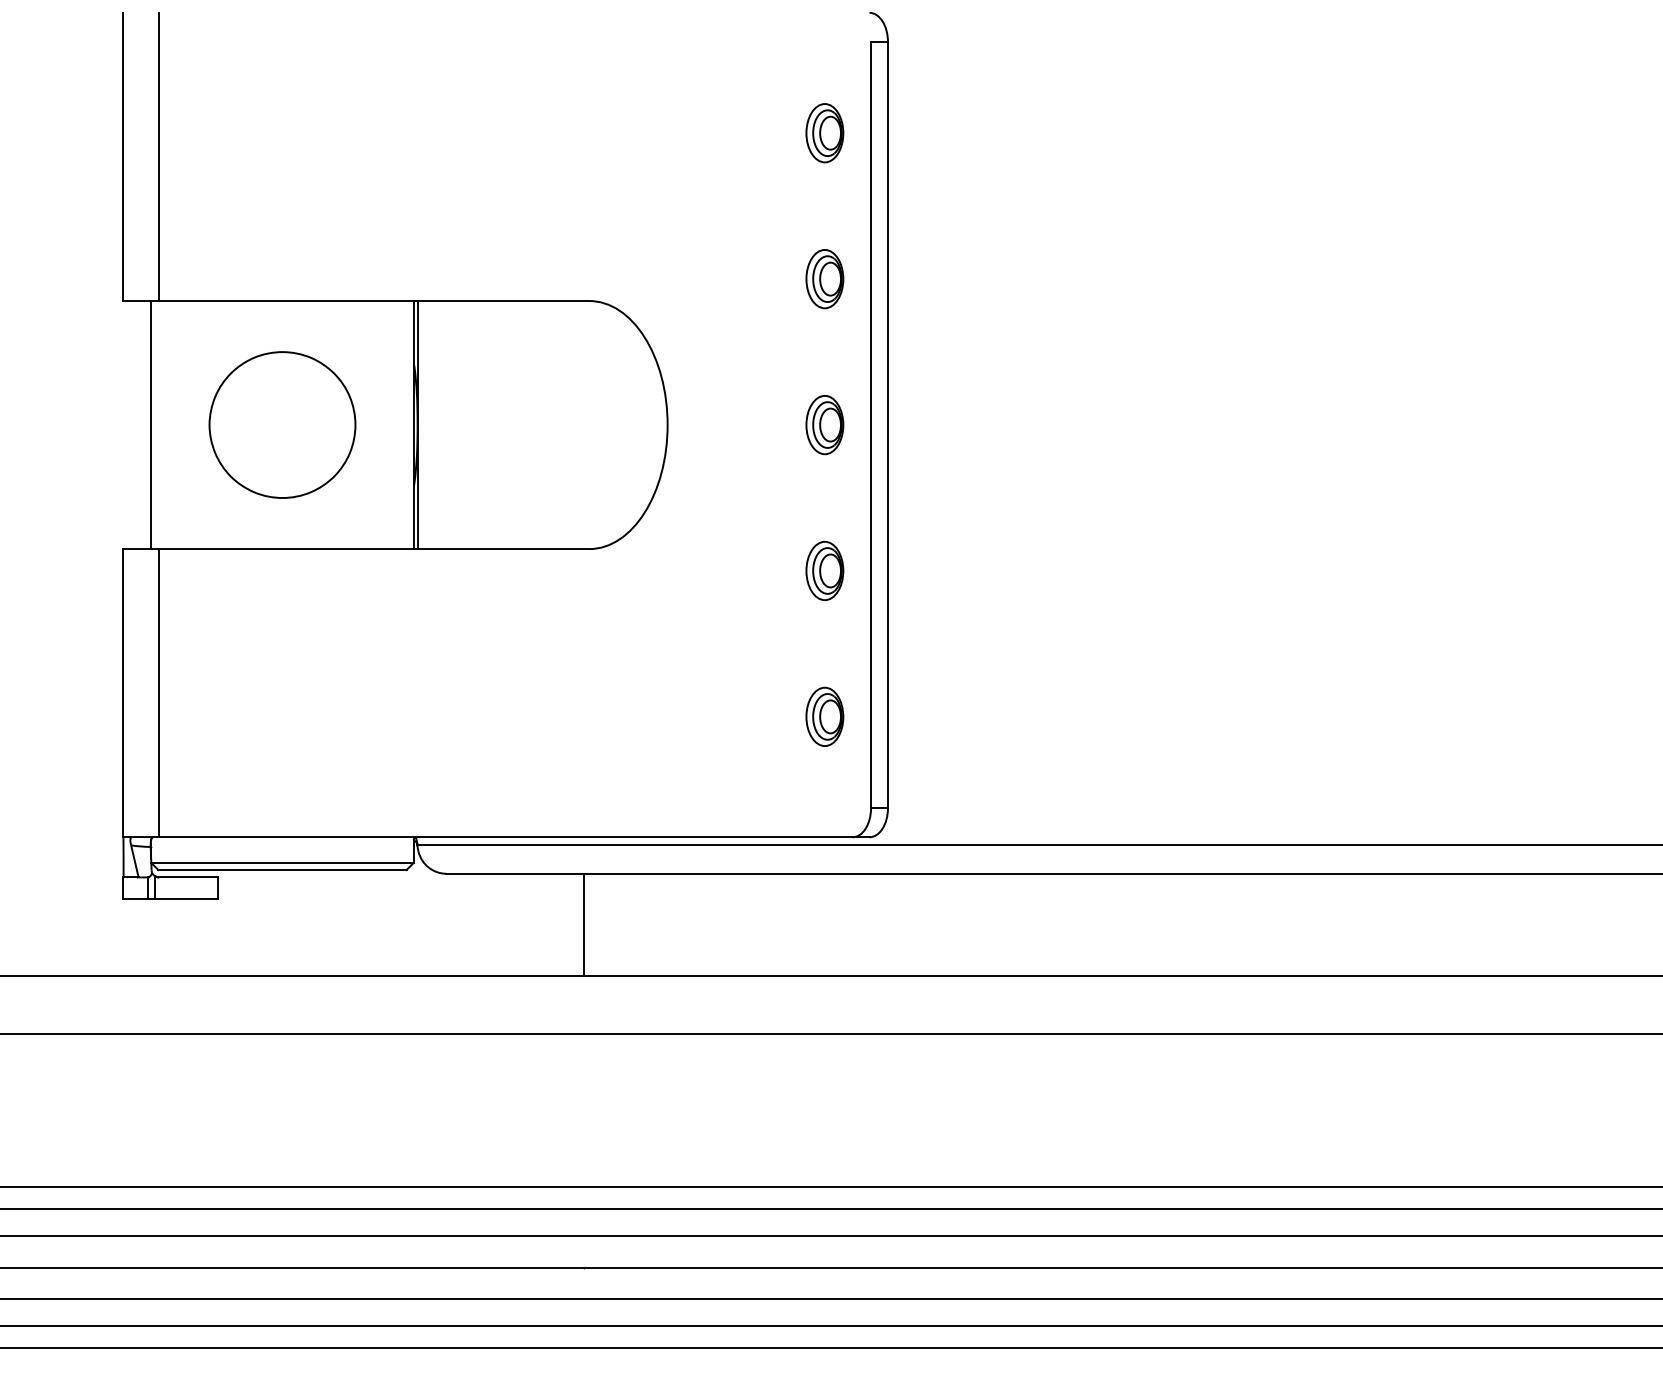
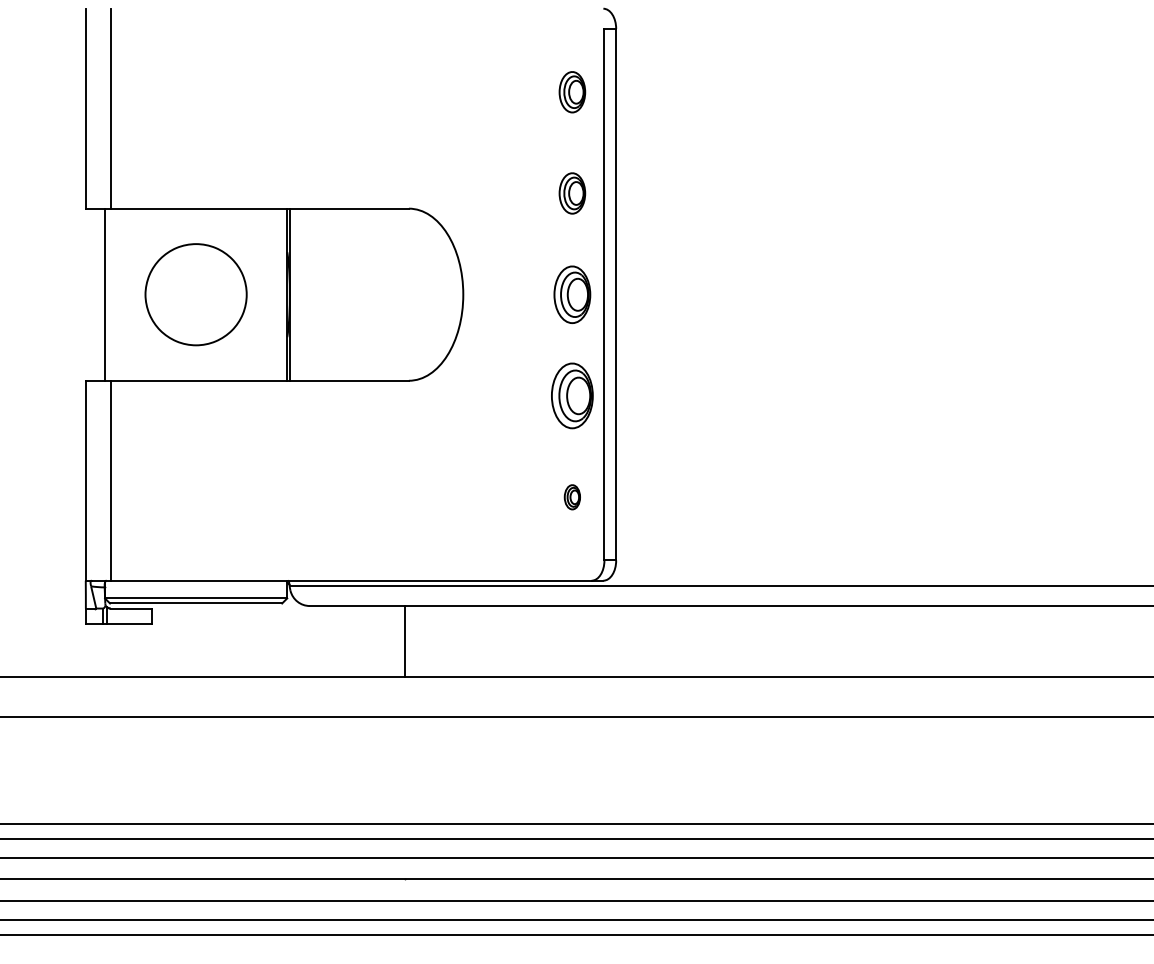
part: (825, 424) -> (572, 294), size x1.4
part: (825, 570) -> (572, 395), size x1.6
part: (825, 717) -> (572, 497), size x0.6

